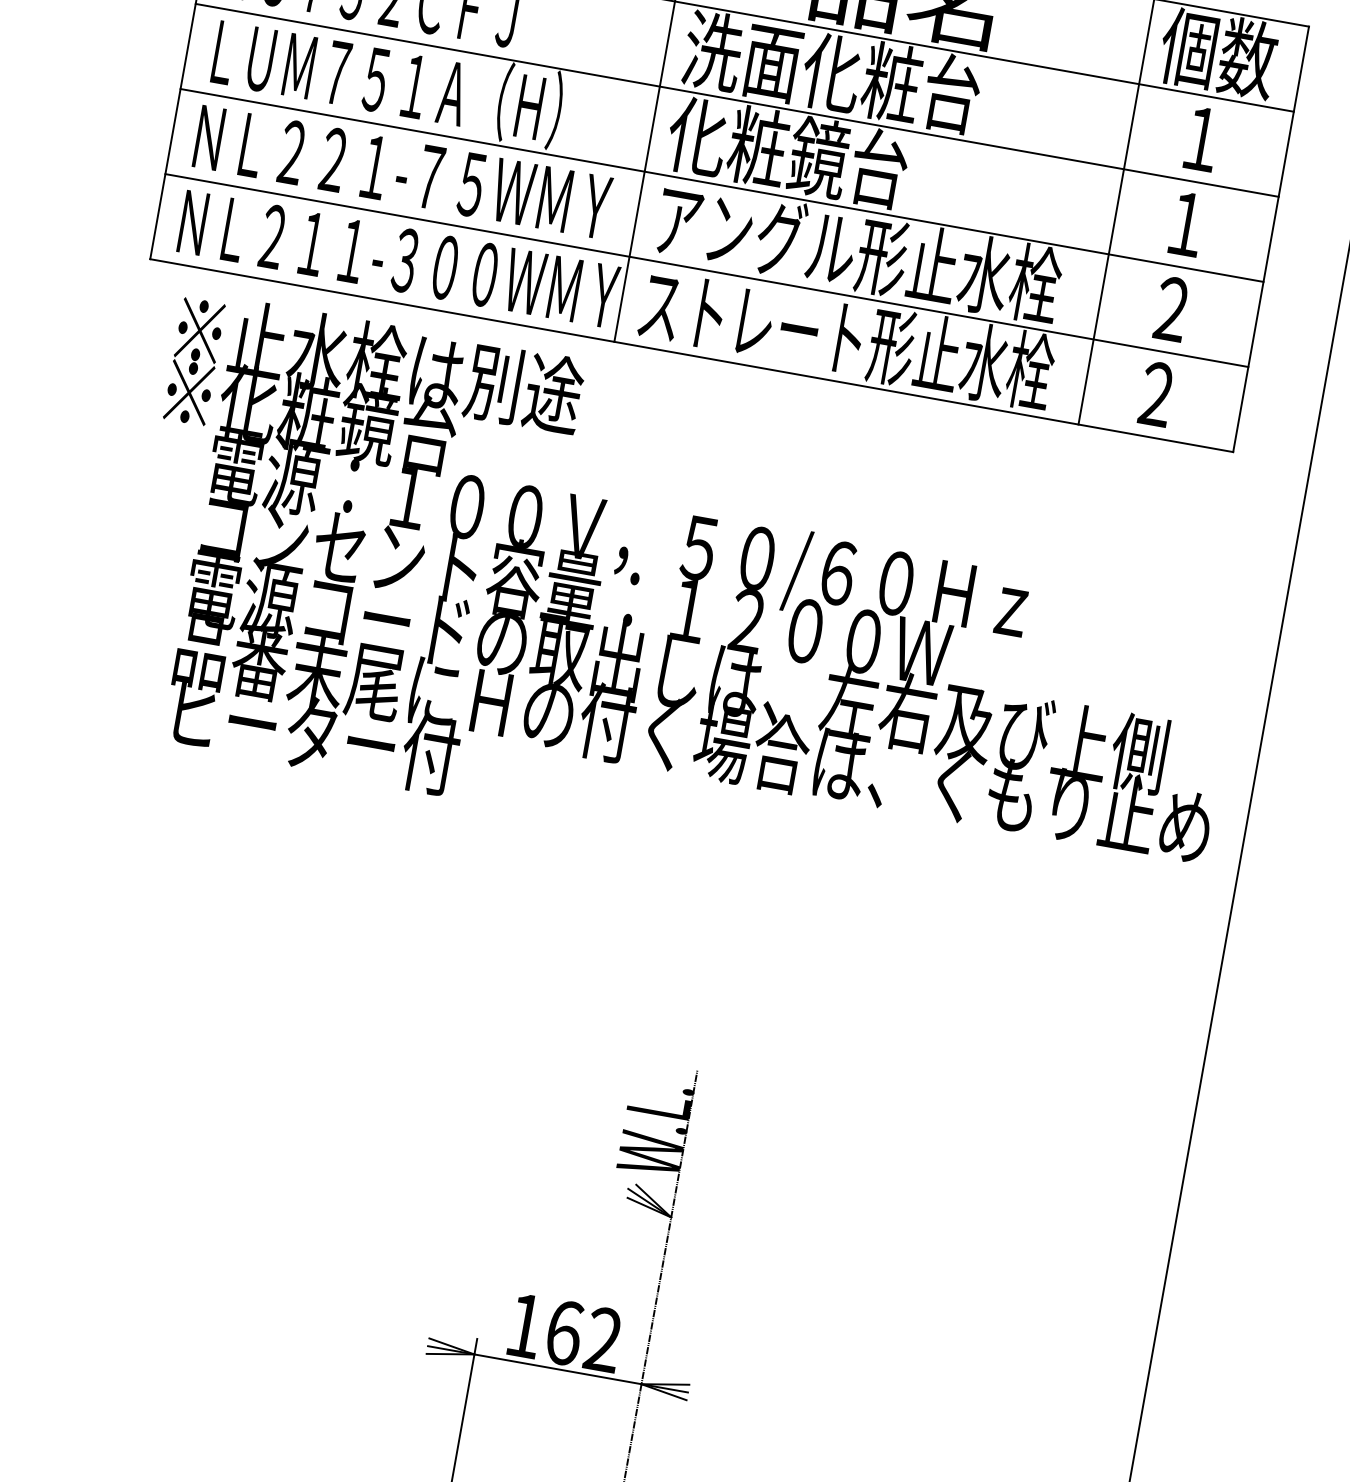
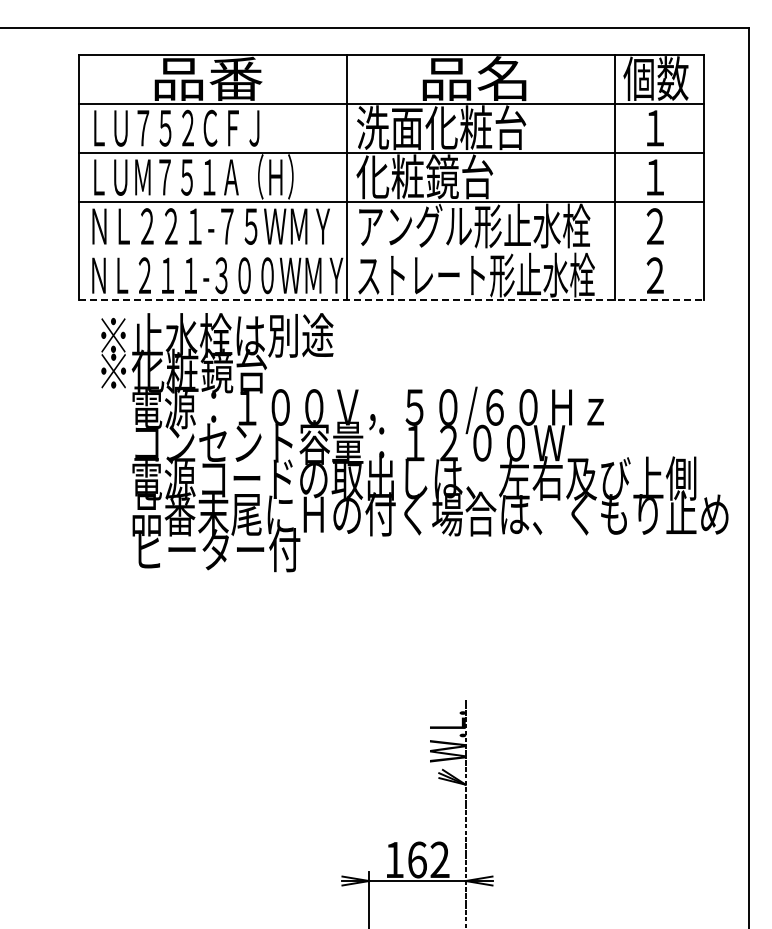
line: (705, 270) -> (390, 251), removed
line: (692, 355) -> (391, 300), solid -> dashed

